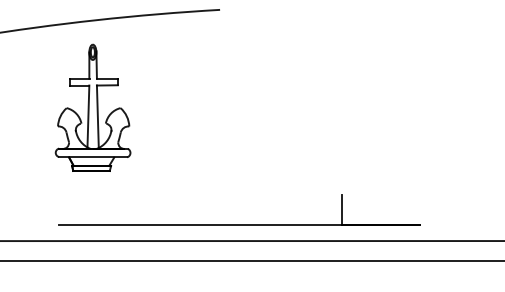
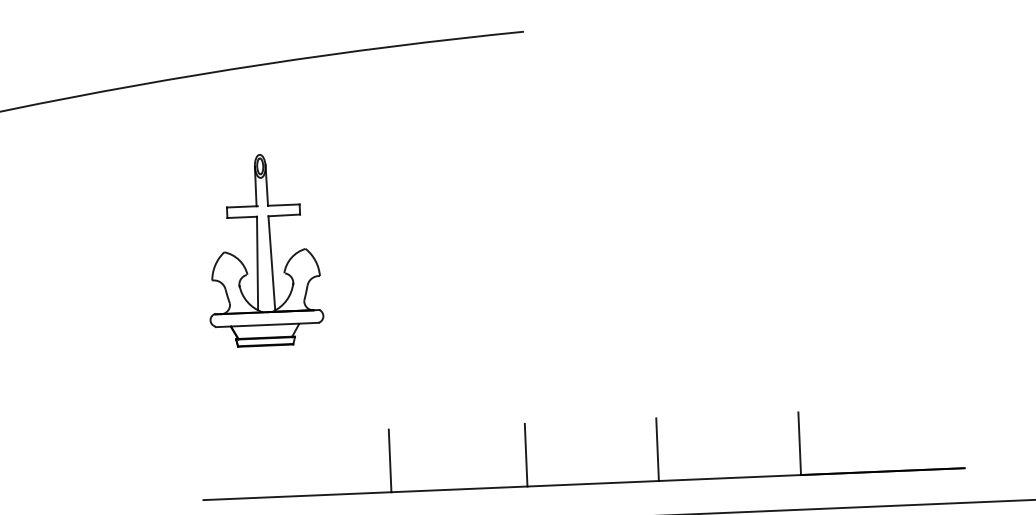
part: (92, 107) -> (262, 249), size x0.71
line: (148, 209) -> (390, 460), added
line: (212, 209) -> (525, 454), added
line: (274, 209) -> (656, 448), added

